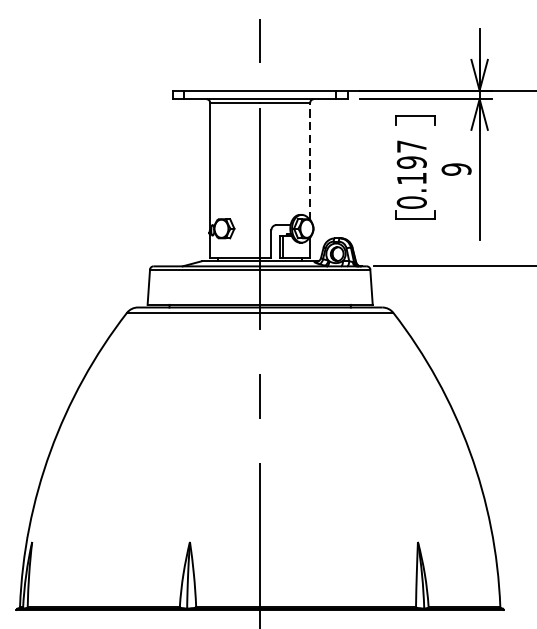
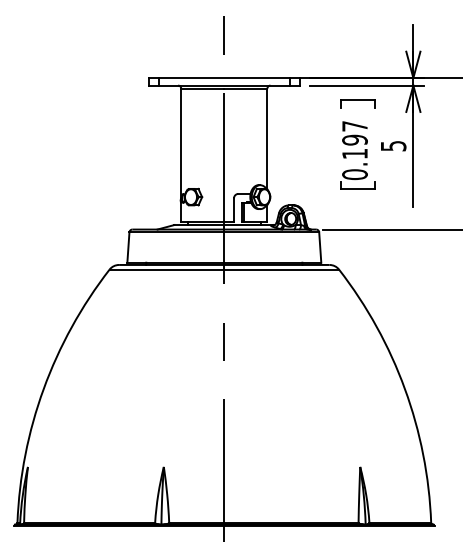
line: (310, 160) -> (267, 138), dashed -> solid
text: (456, 168) -> (393, 145), 9 -> 5

